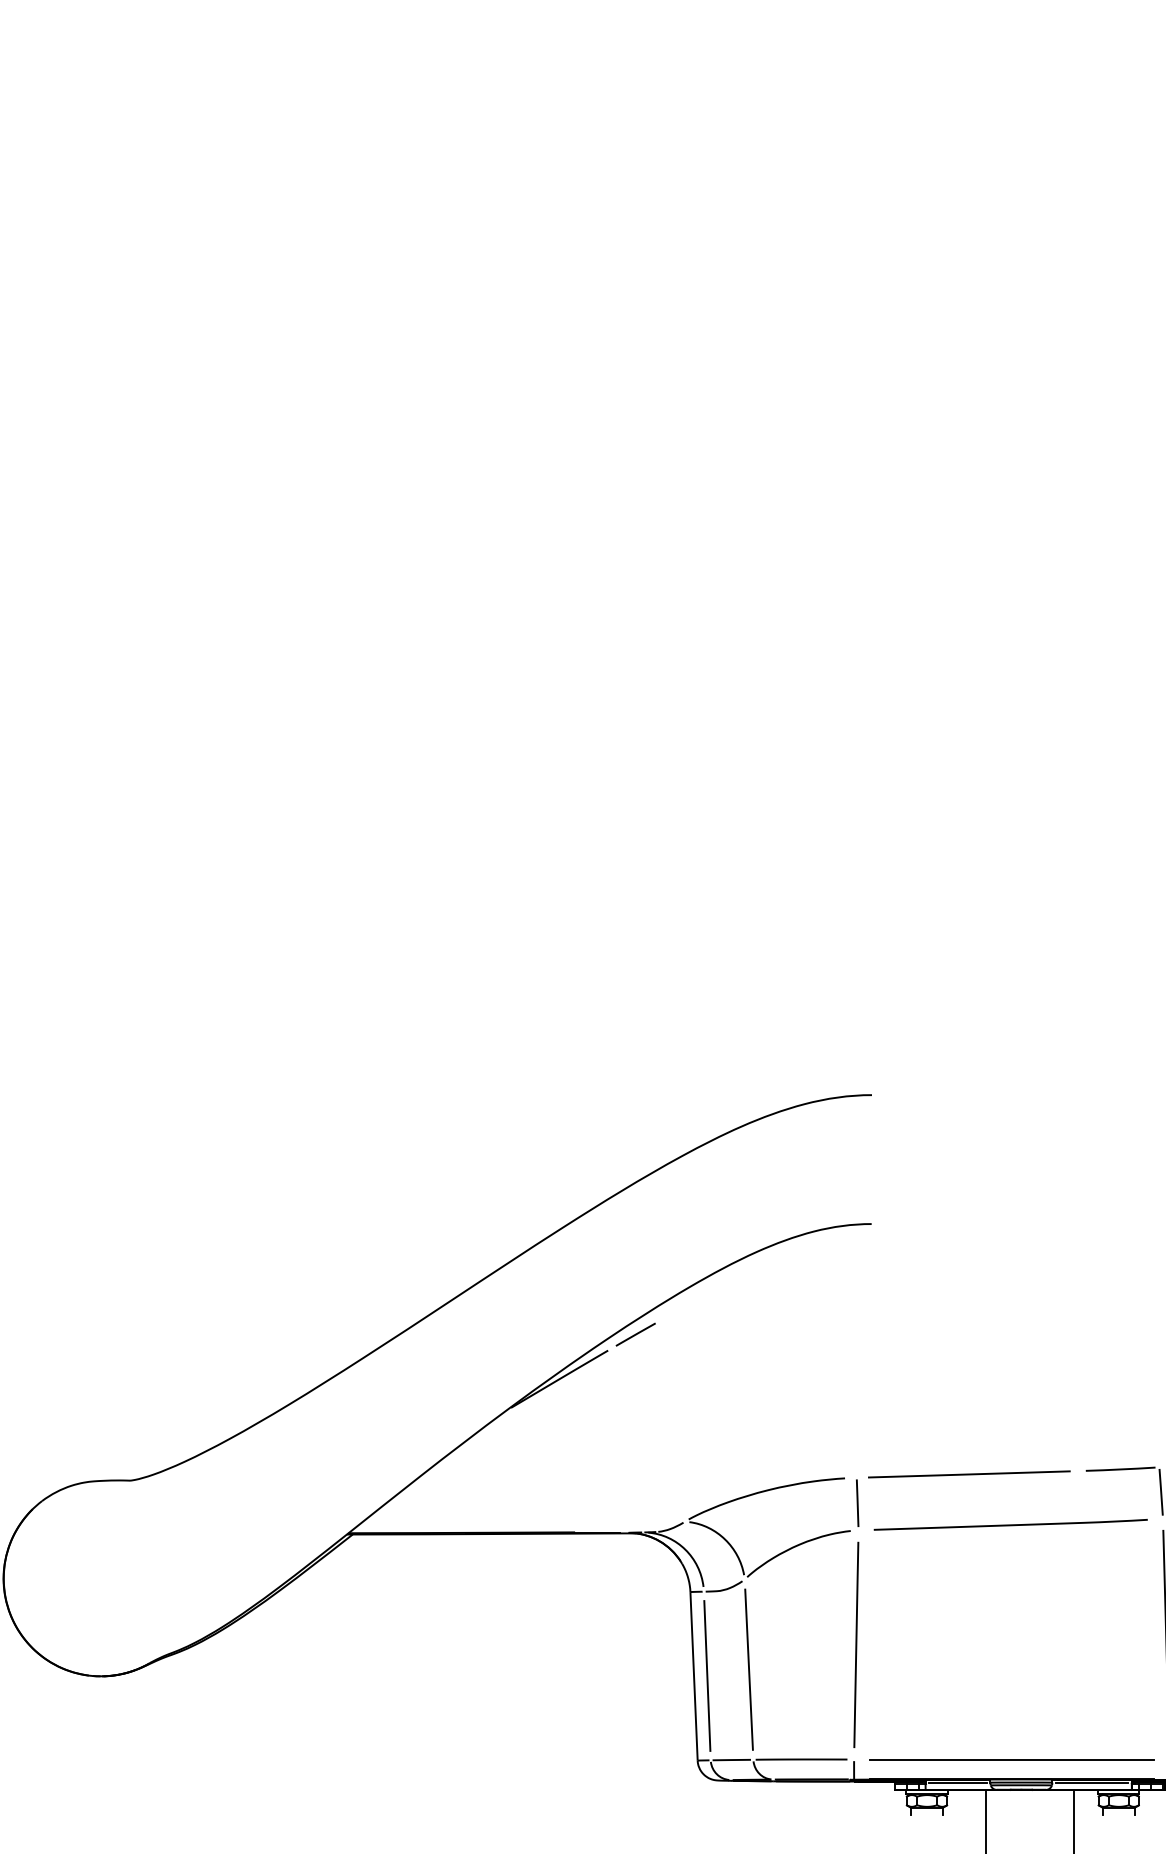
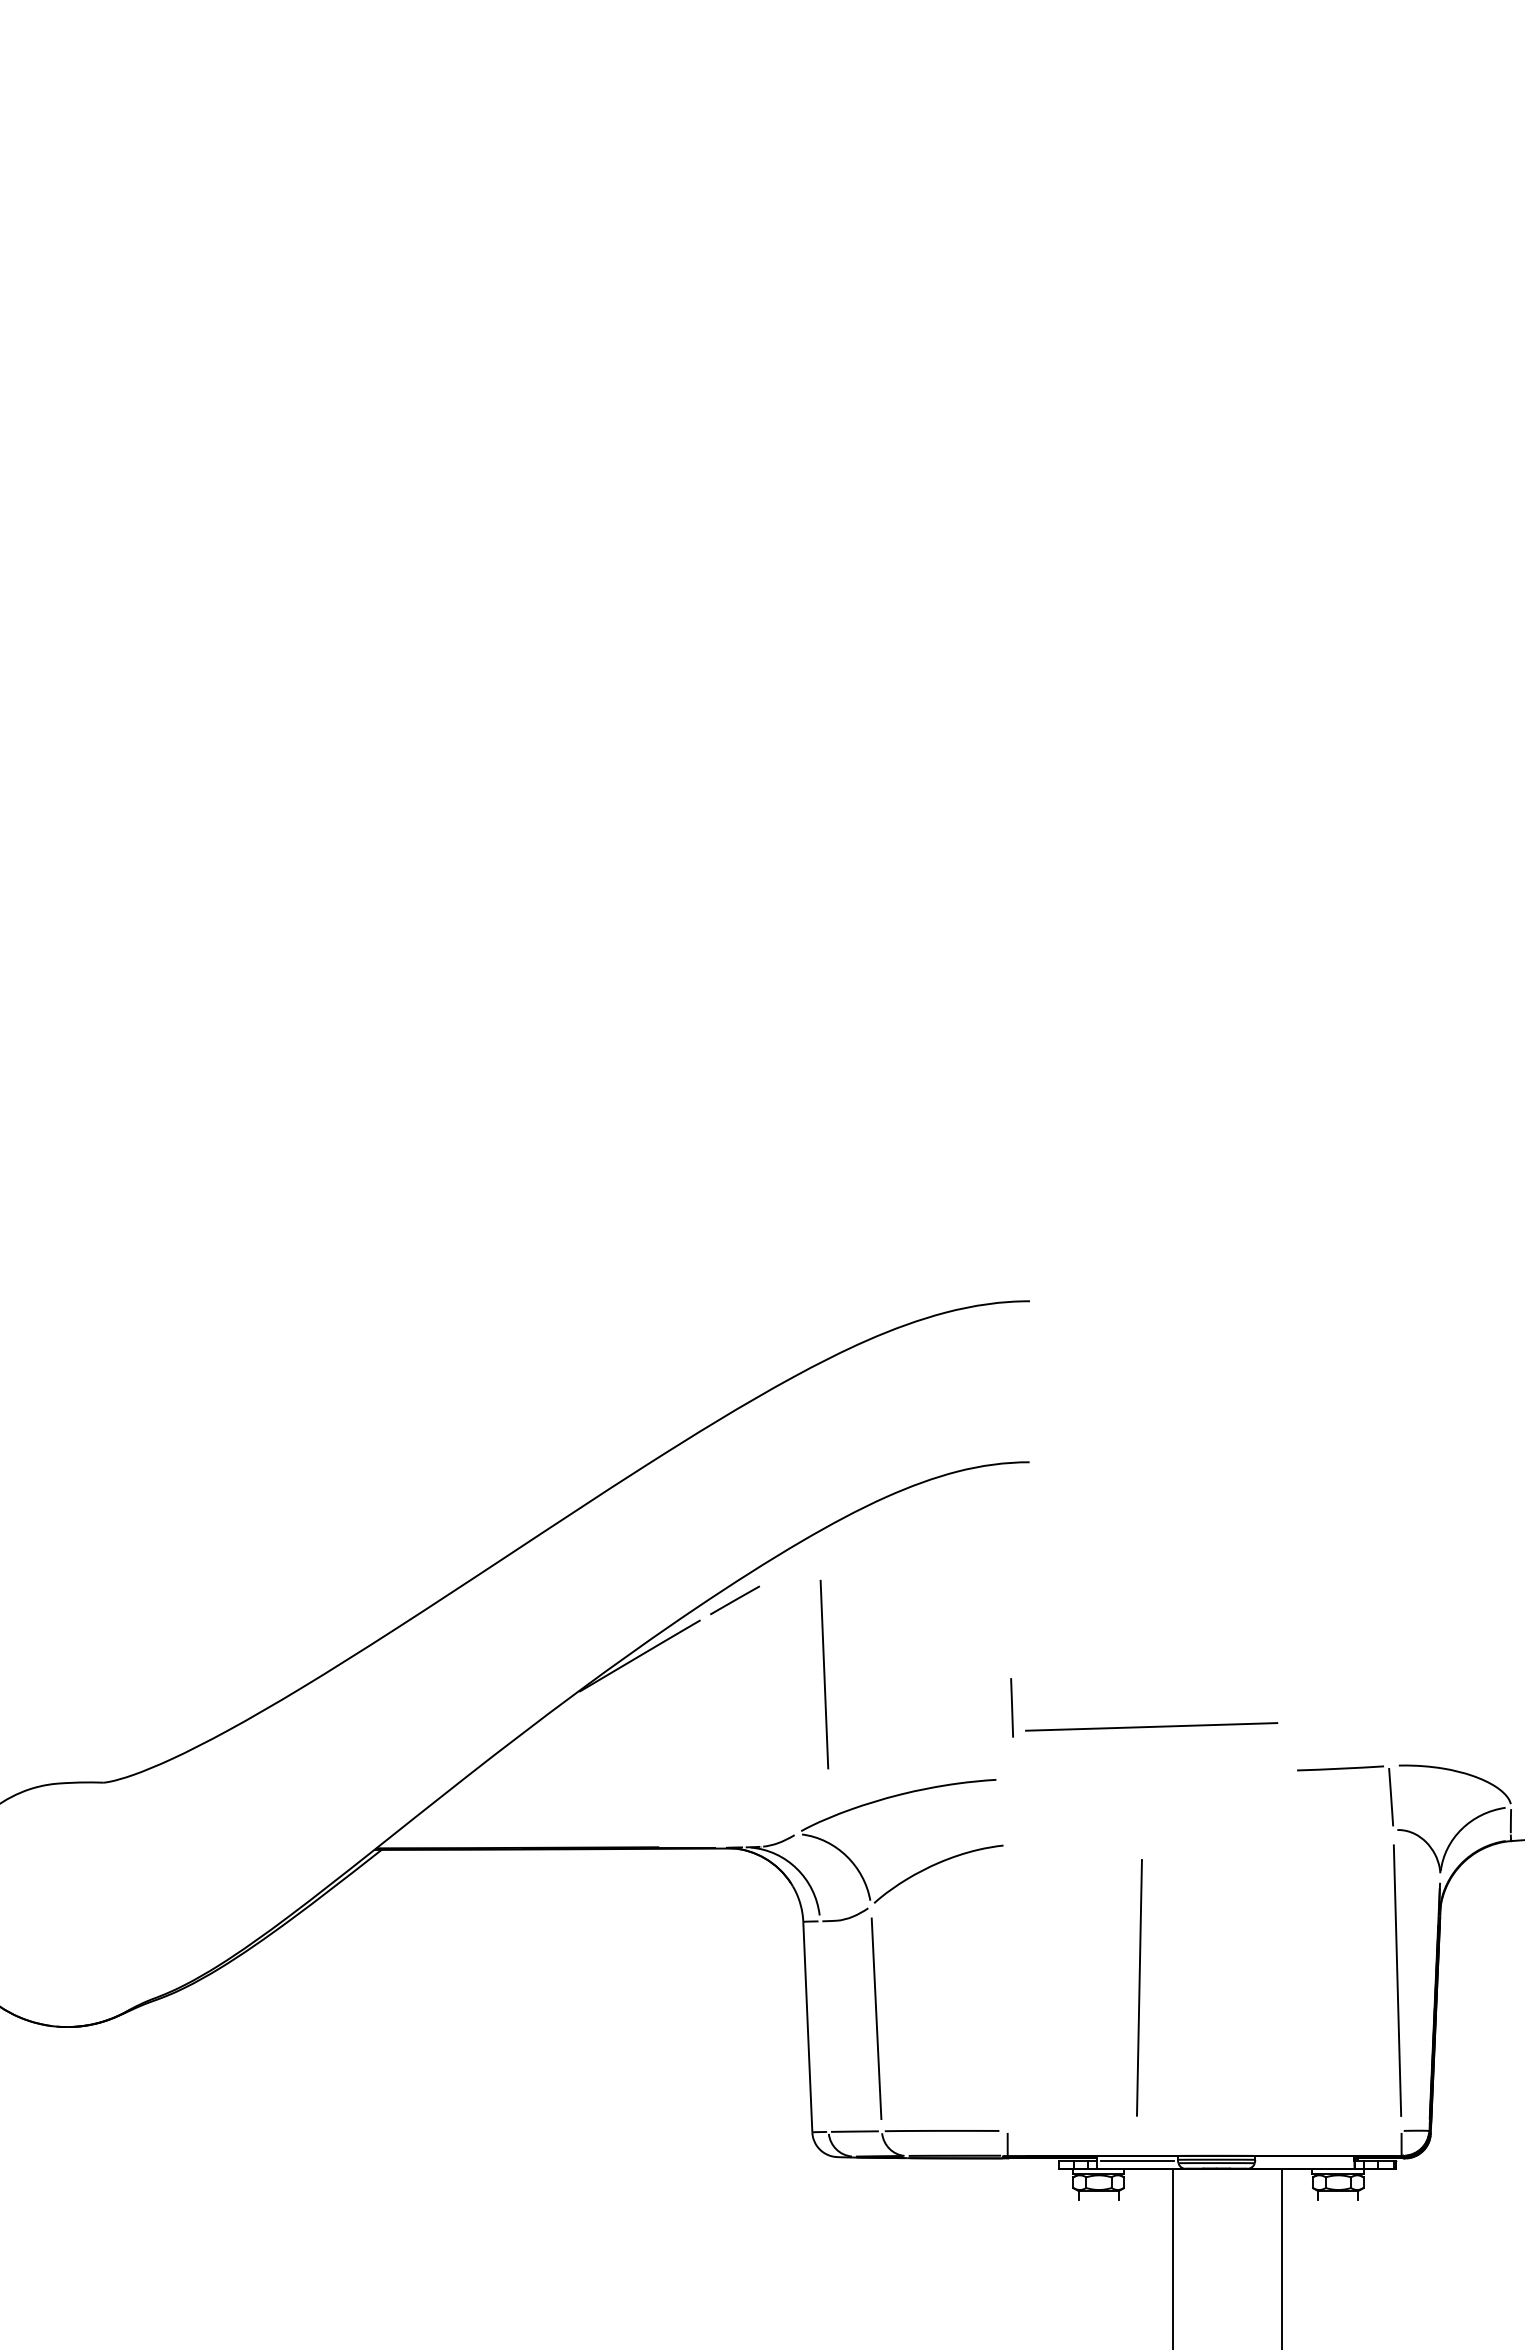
line: (969, 1474) -> (1151, 1726), moved
line: (857, 1502) -> (1011, 1707), moved
curve: (1010, 1524) -> (1203, 1837), removed
line: (856, 1644) -> (1139, 1987), moved
line: (707, 1675) -> (824, 1674), moved
line: (1011, 1759) -> (1204, 2130), removed
line: (1091, 1783) -> (1304, 2160), removed

